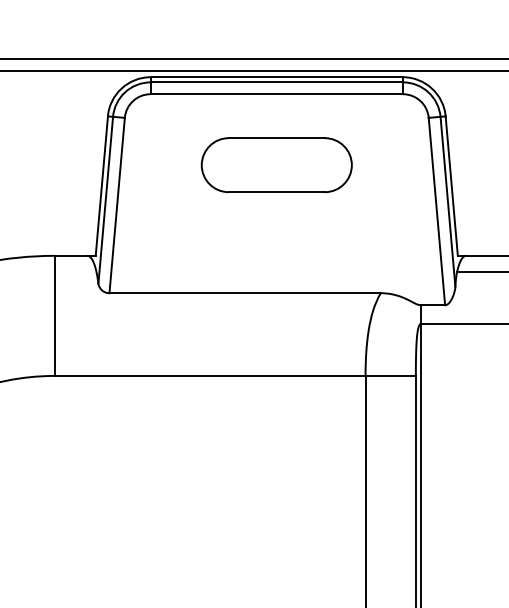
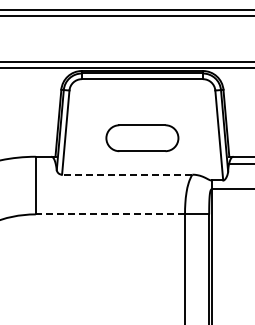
part: (276, 165) -> (142, 138), moved
line: (243, 292) -> (126, 174), solid -> dashed
line: (210, 376) -> (110, 214), solid -> dashed

